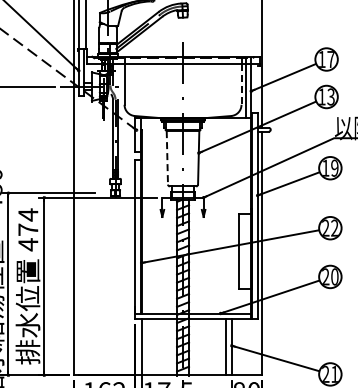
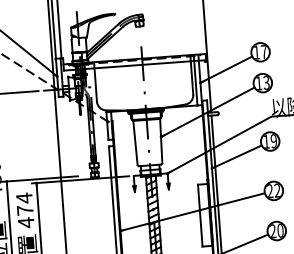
line: (241, 85) -> (192, 78), dashed -> solid
line: (167, 157) -> (135, 142), dashed -> solid

